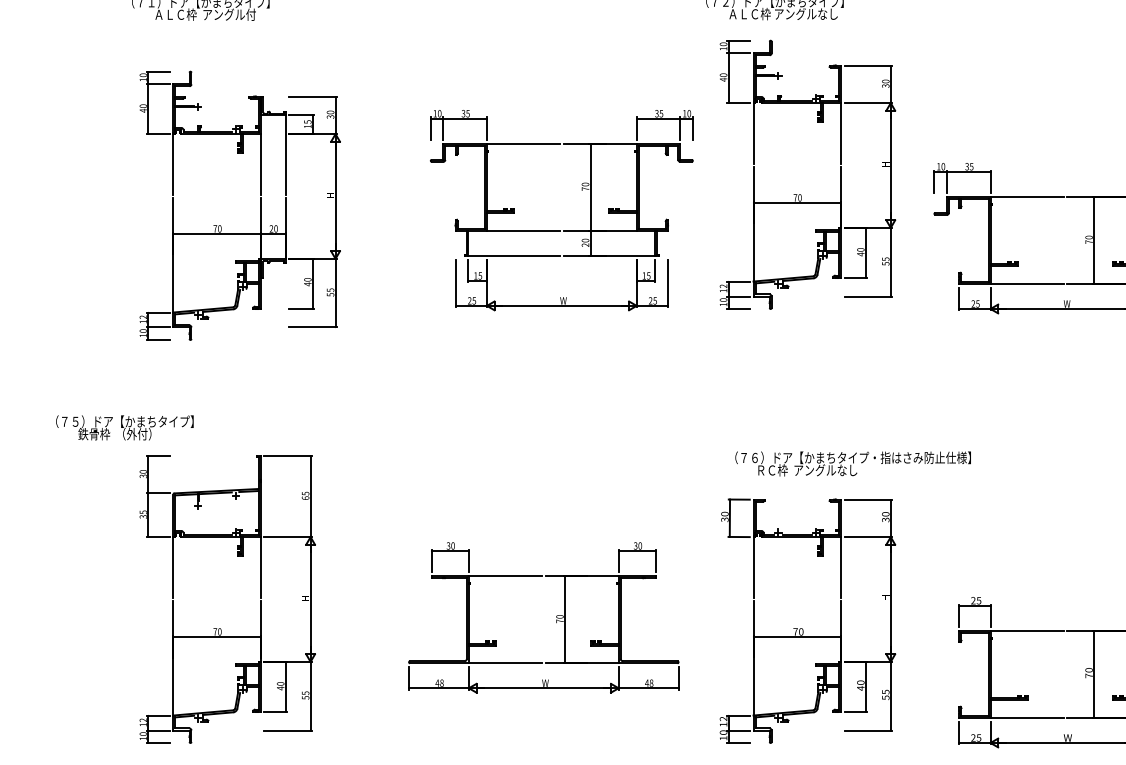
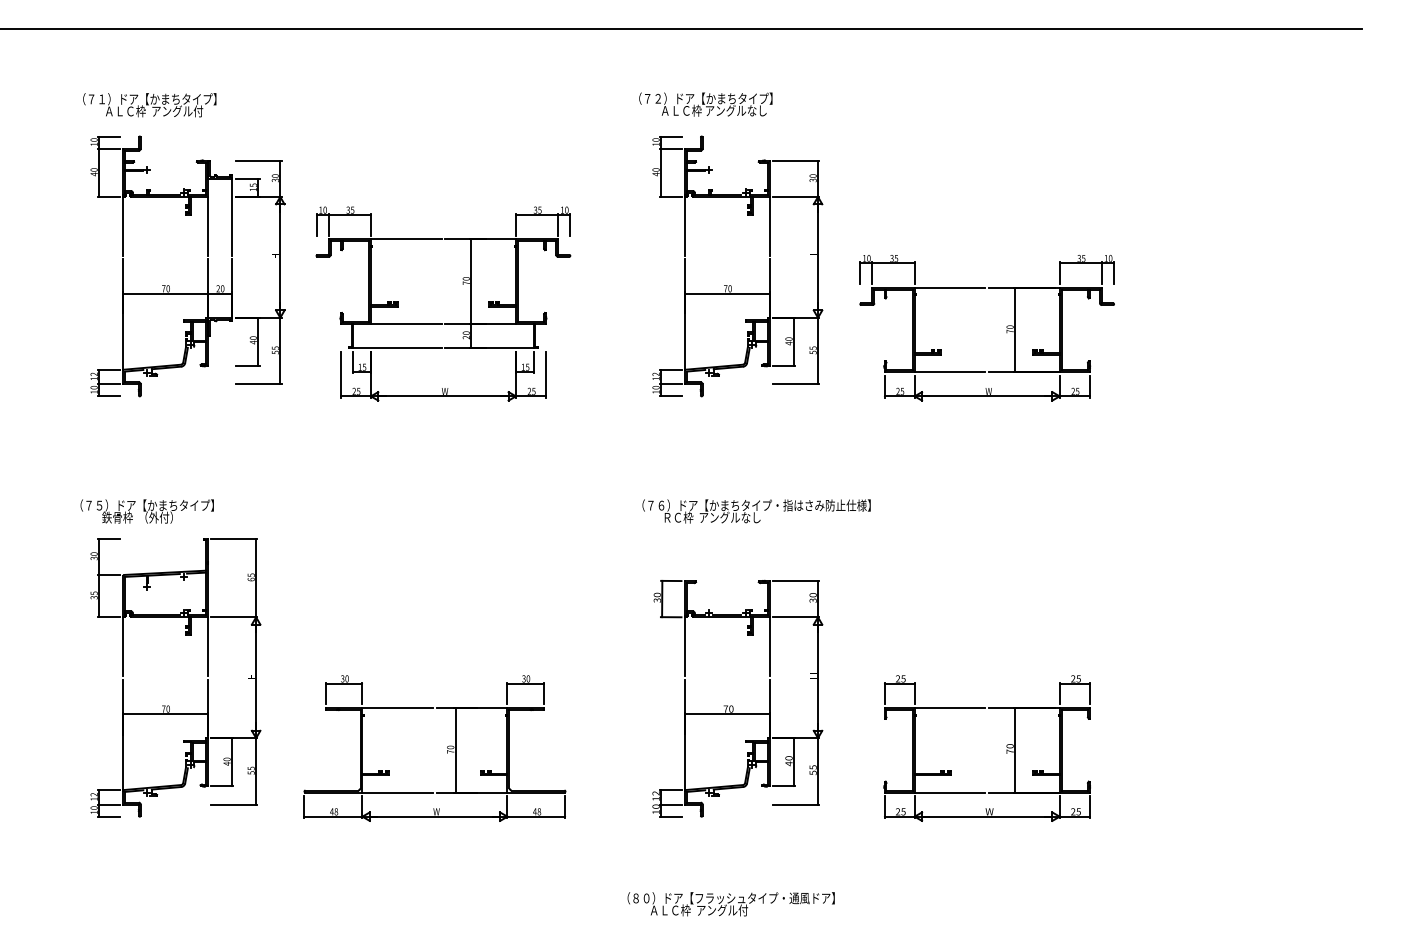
part: (260, 205) -> (207, 266), moved
part: (560, 230) -> (442, 323), moved
text: (124, 427) -> (146, 511), moved
text: (853, 464) -> (756, 511), moved
part: (556, 617) -> (447, 748), moved

